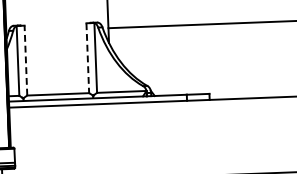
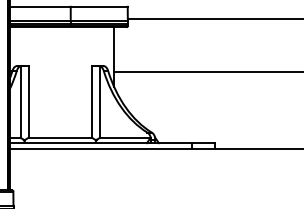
line: (87, 57) -> (91, 101), dashed -> solid
line: (25, 60) -> (28, 101), dashed -> solid

